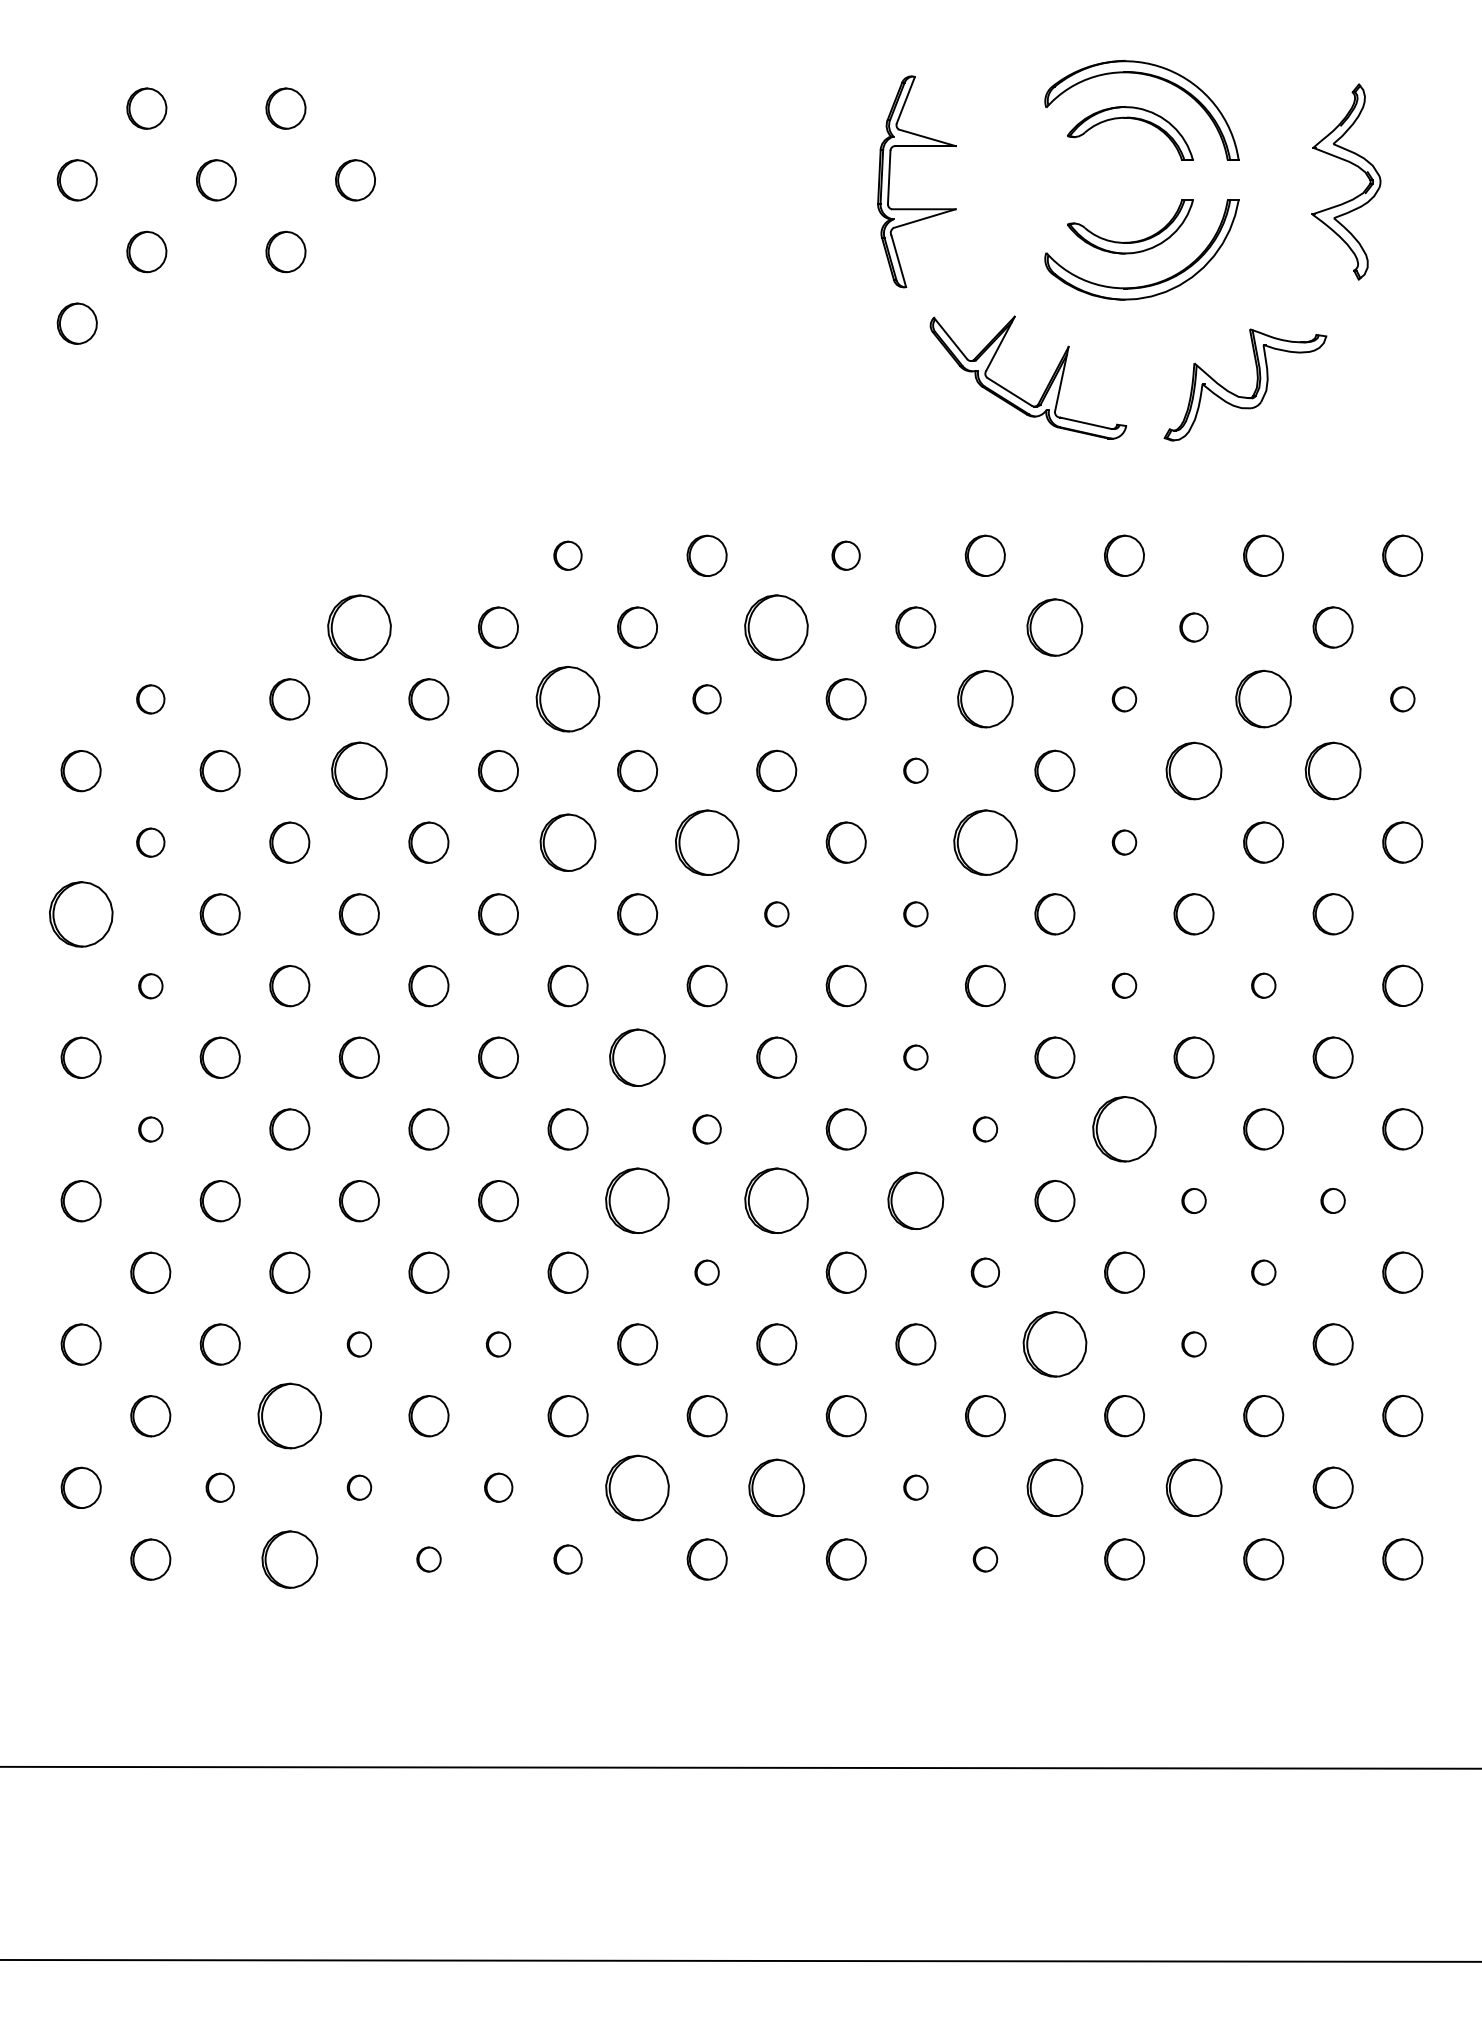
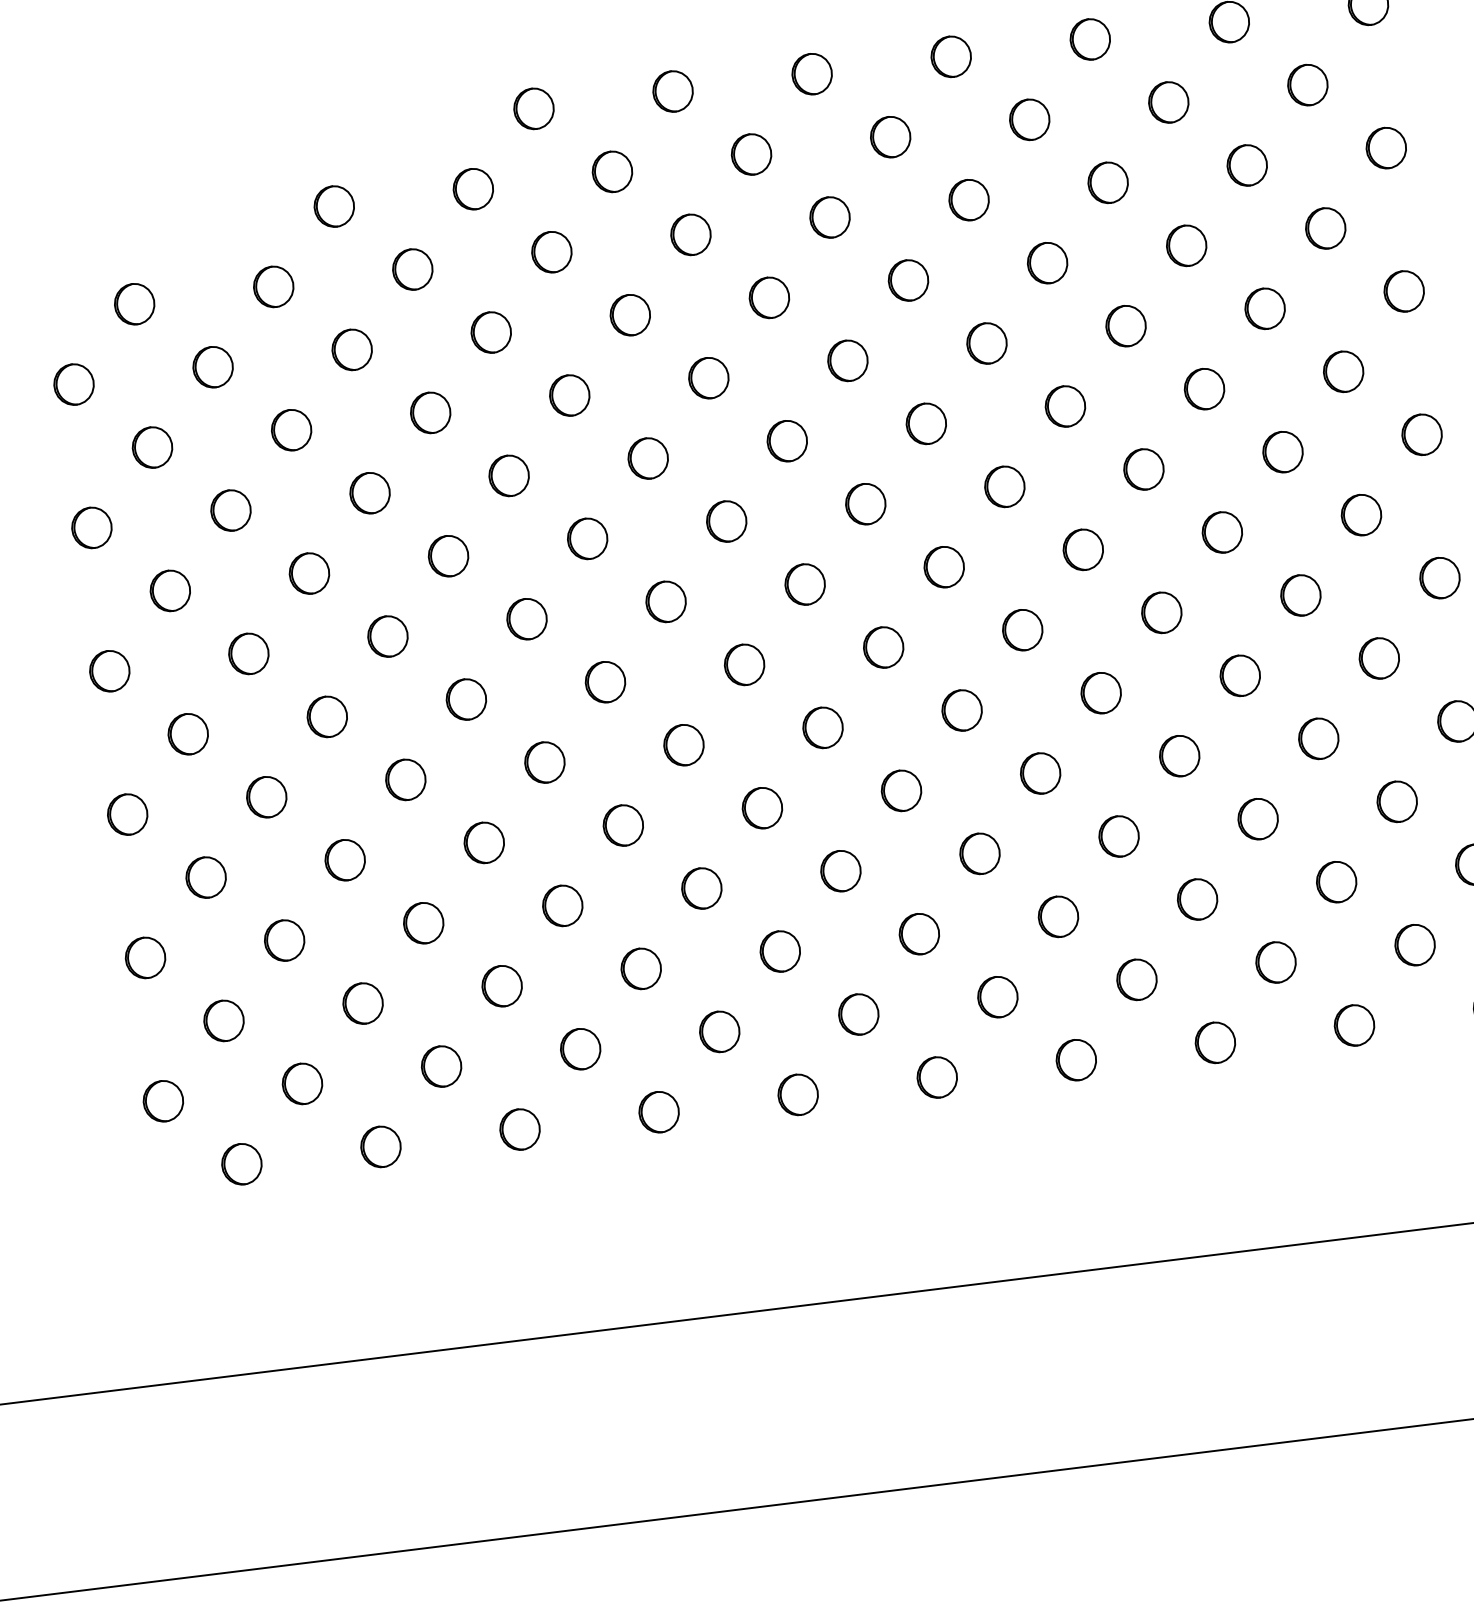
part: (567, 555) -> (533, 108), size x1.43
part: (845, 555) -> (811, 73), size x1.43
part: (358, 627) -> (333, 206), size x0.62
part: (776, 627) -> (751, 154), size x0.62
part: (1054, 627) -> (1029, 119), size x0.71
part: (1193, 627) -> (1168, 102), size x1.43
part: (150, 699) -> (134, 304), size x1.43
part: (567, 699) -> (551, 252), size x0.62
part: (706, 699) -> (690, 235), size x1.43
part: (984, 699) -> (968, 200), size x0.71
part: (1124, 699) -> (1108, 183), size x1.67
part: (1263, 699) -> (1247, 165), size x0.71
part: (1402, 699) -> (1386, 148), size x1.67
part: (915, 770) -> (908, 280), size x1.67
part: (1193, 770) -> (1186, 245), size x0.71
part: (1332, 770) -> (1325, 228), size x0.71
part: (358, 771) -> (351, 350), size x0.71
part: (150, 842) -> (152, 447), size x1.43
part: (567, 842) -> (569, 395), size x0.71
part: (706, 842) -> (708, 378), size x0.62
part: (984, 842) -> (986, 343), size x0.62
part: (1124, 842) -> (1126, 326), size x1.67
part: (80, 914) -> (91, 528), size x0.62
part: (776, 914) -> (787, 441), size x1.67
part: (915, 914) -> (926, 424), size x1.67
part: (1124, 985) -> (1143, 469), size x1.67
part: (1263, 985) -> (1282, 451), size x1.67
part: (150, 986) -> (170, 591), size x1.67
part: (637, 1057) -> (665, 601), size x0.71
part: (915, 1057) -> (943, 567), size x1.67
part: (150, 1129) -> (188, 734), size x1.67
part: (706, 1129) -> (743, 665), size x1.43
part: (985, 1129) -> (1022, 630), size x1.67
part: (1124, 1129) -> (1161, 612), size x0.62
part: (1193, 1200) -> (1239, 675), size x1.67
part: (1332, 1200) -> (1378, 658), size x1.67
part: (637, 1201) -> (683, 745), size x0.62
part: (776, 1201) -> (822, 728), size x0.62
part: (915, 1201) -> (961, 710), size x0.71
part: (706, 1272) -> (761, 807), size x1.67
part: (985, 1272) -> (1040, 773), size x1.43
part: (1263, 1272) -> (1318, 738), size x1.67
part: (359, 1344) -> (423, 923), size x1.67
part: (498, 1344) -> (562, 905), size x1.67
part: (1054, 1344) -> (1118, 836), size x0.62
part: (1193, 1344) -> (1257, 819), size x1.67
part: (289, 1416) -> (362, 1003), size x0.62
part: (219, 1487) -> (301, 1083), size x1.43
part: (359, 1487) -> (441, 1066), size x1.67
part: (498, 1487) -> (580, 1048), size x1.43
part: (637, 1487) -> (719, 1031), size x0.62
part: (776, 1487) -> (858, 1014), size x0.71
part: (915, 1487) -> (997, 996), size x1.67
part: (1054, 1487) -> (1136, 979), size x0.71
part: (1193, 1487) -> (1275, 962), size x0.71
part: (289, 1559) -> (380, 1146), size x0.71
part: (428, 1559) -> (519, 1129), size x1.67
part: (567, 1559) -> (658, 1112), size x1.43
part: (985, 1559) -> (1076, 1060), size x1.67

